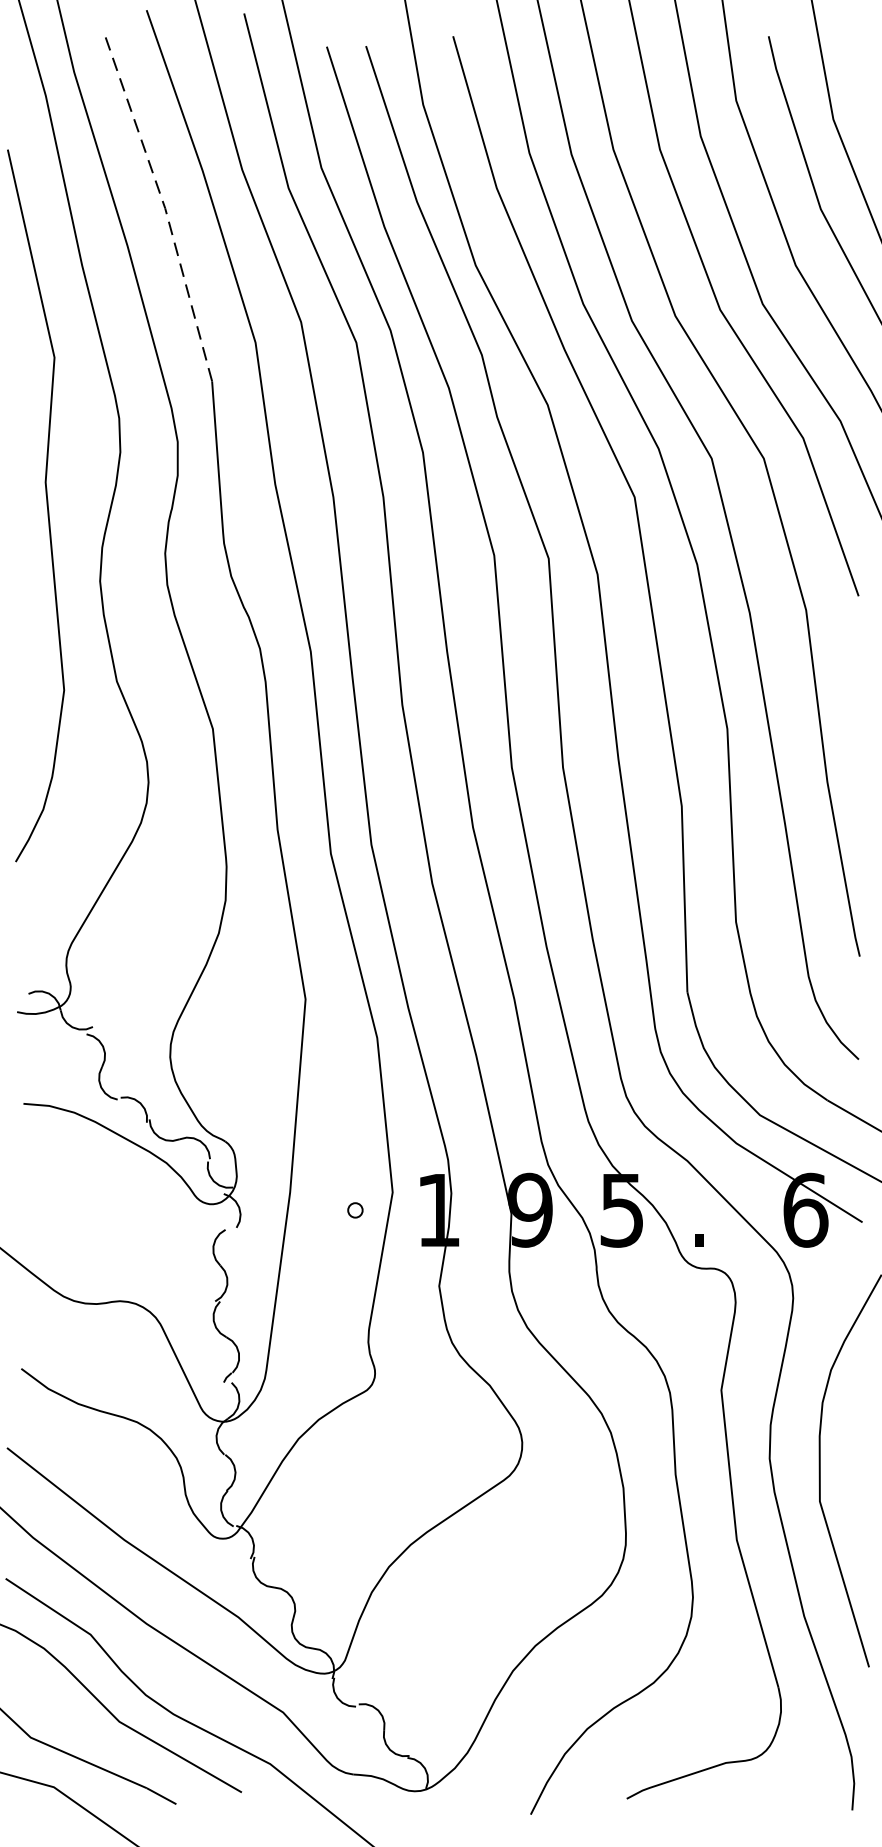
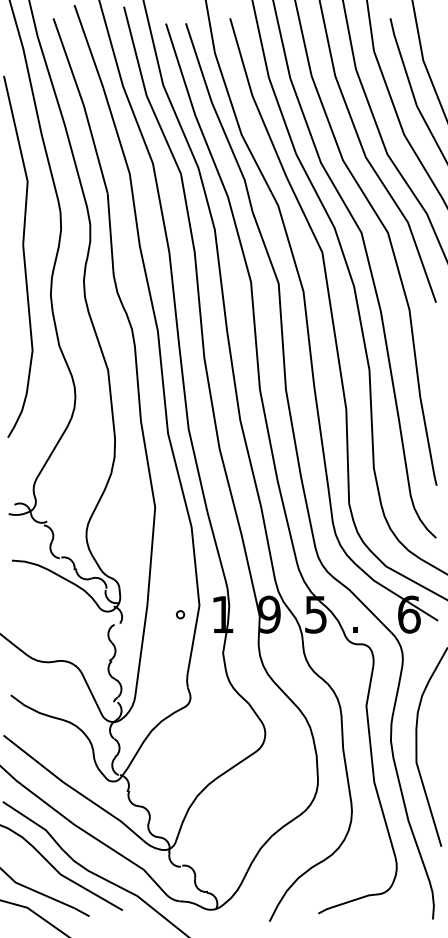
line: (164, 207) -> (83, 105), dashed -> solid

